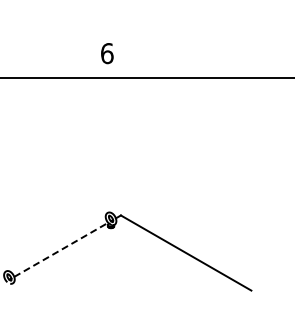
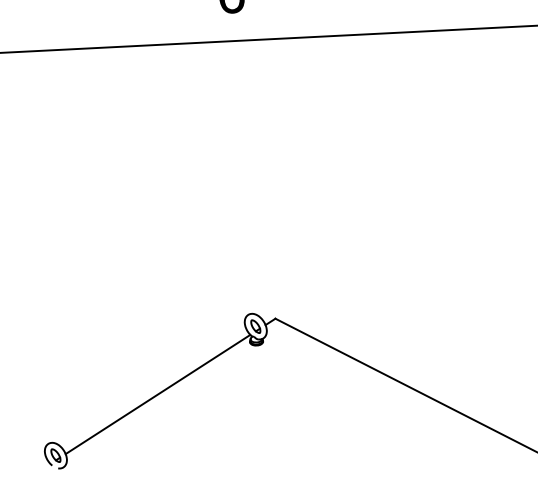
line: (61, 249) -> (158, 393), dashed -> solid

